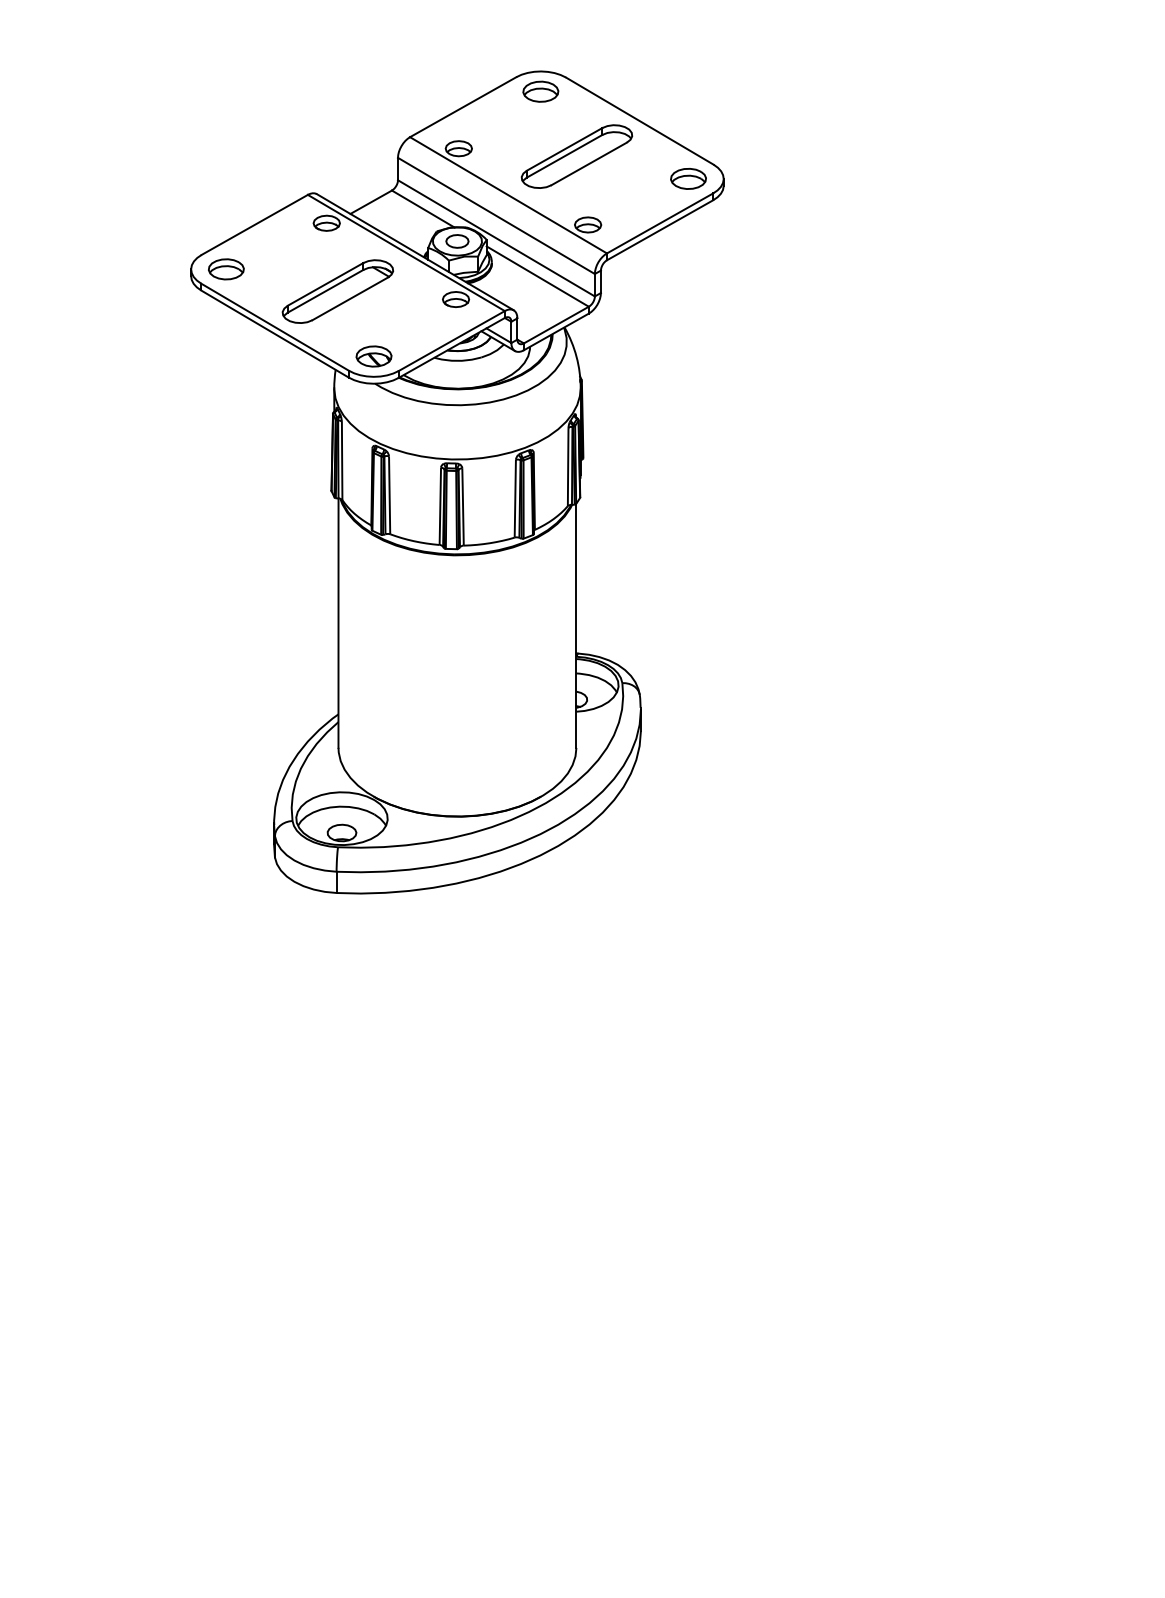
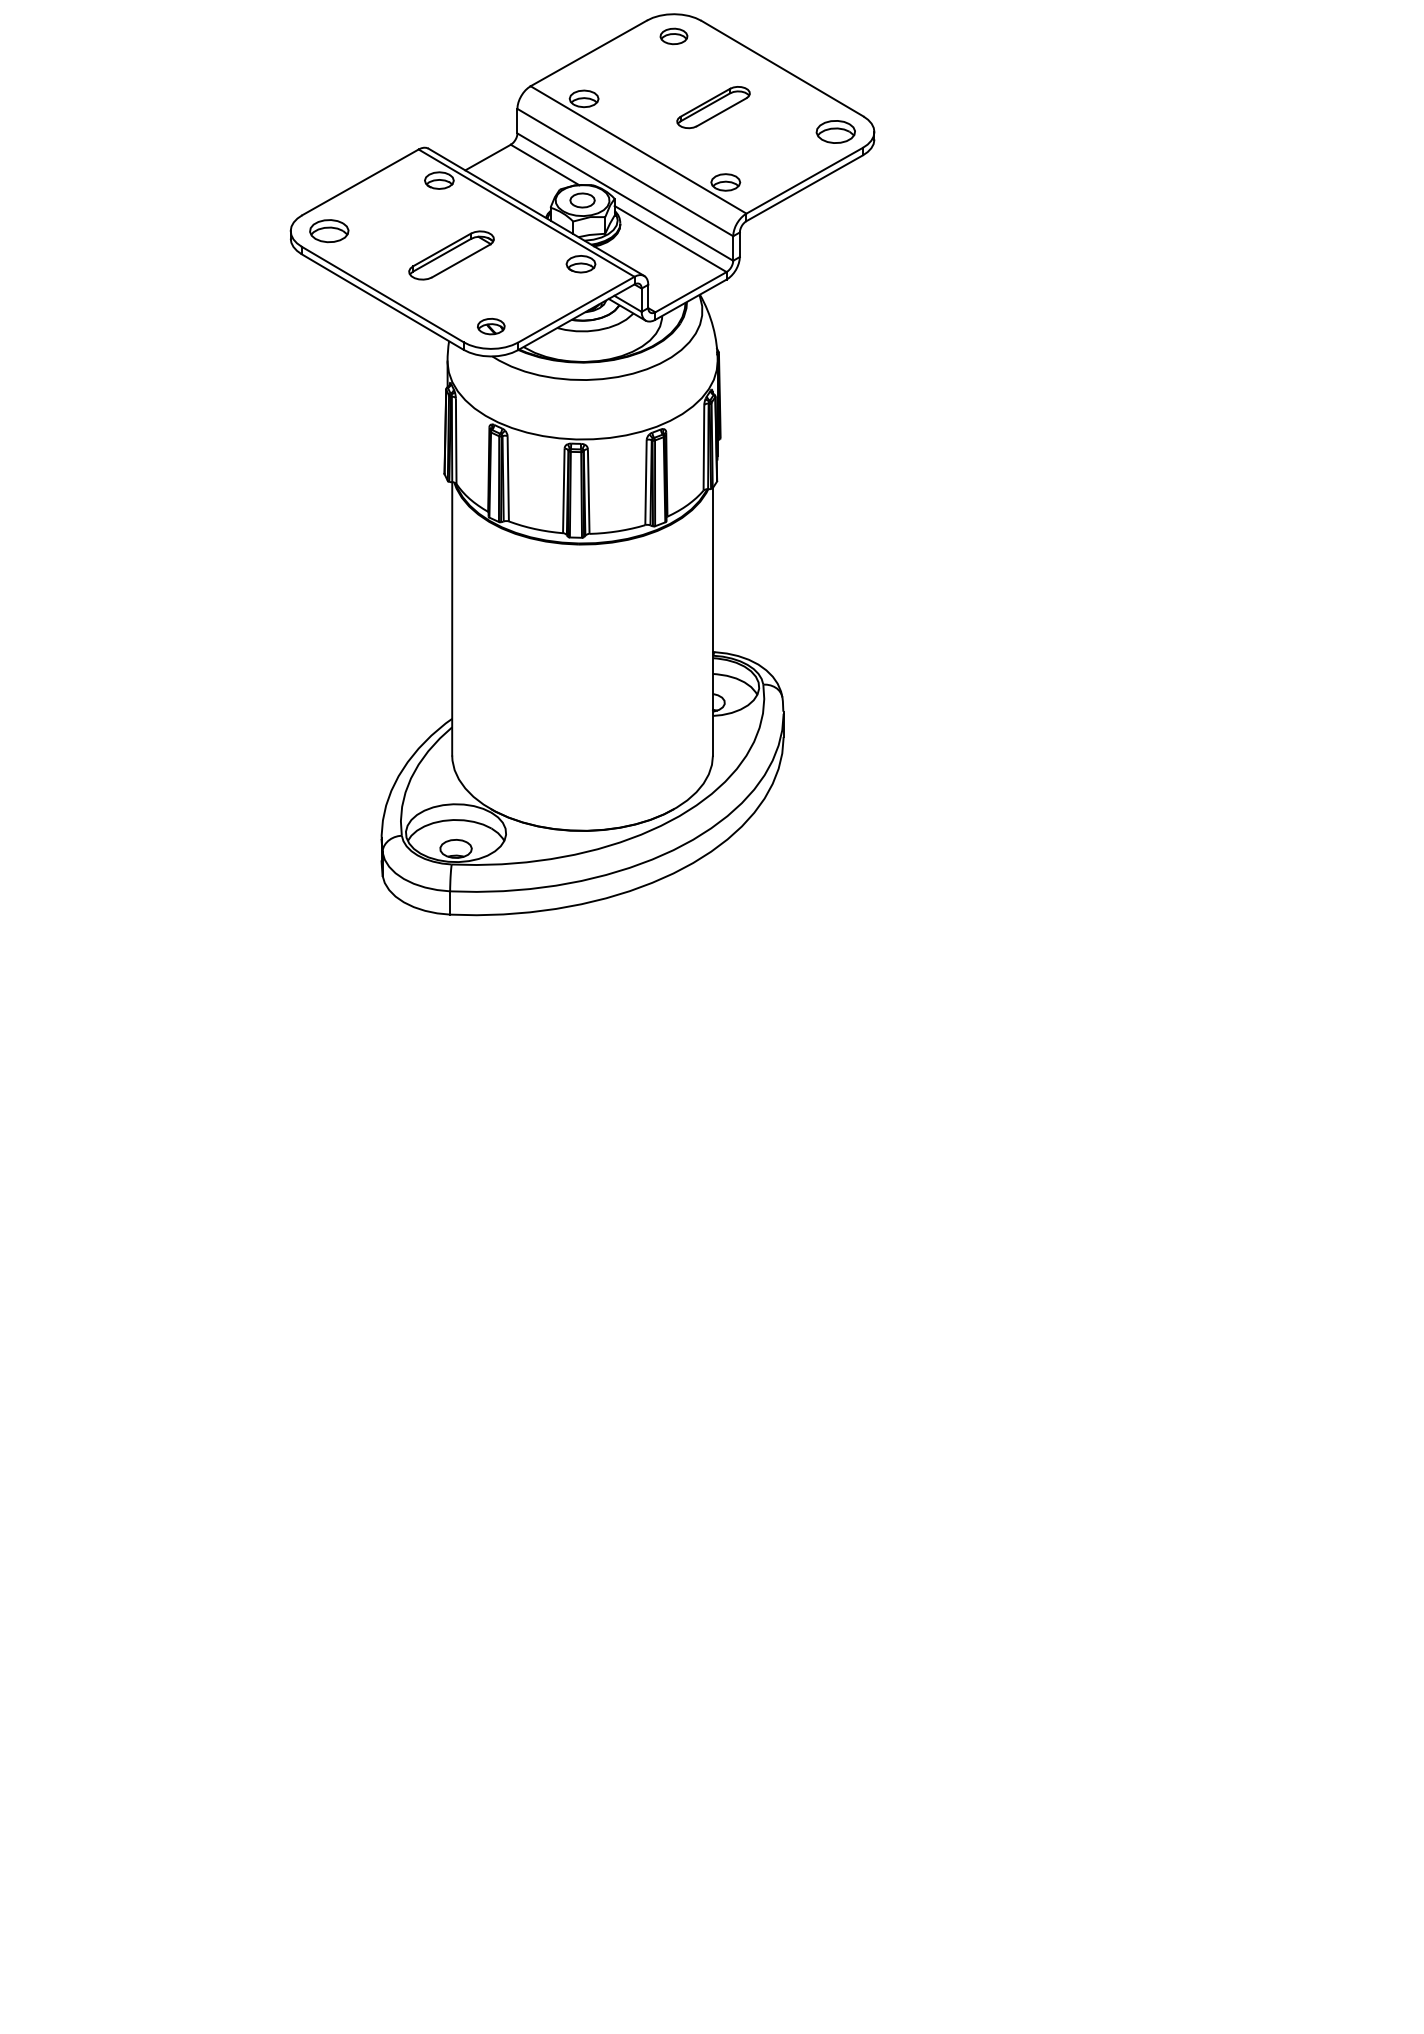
part: (540, 91) -> (673, 36), size x0.7
part: (576, 156) -> (713, 107), size x0.6
part: (337, 291) -> (451, 255), size x0.7
part: (374, 356) -> (491, 326), size x0.7

